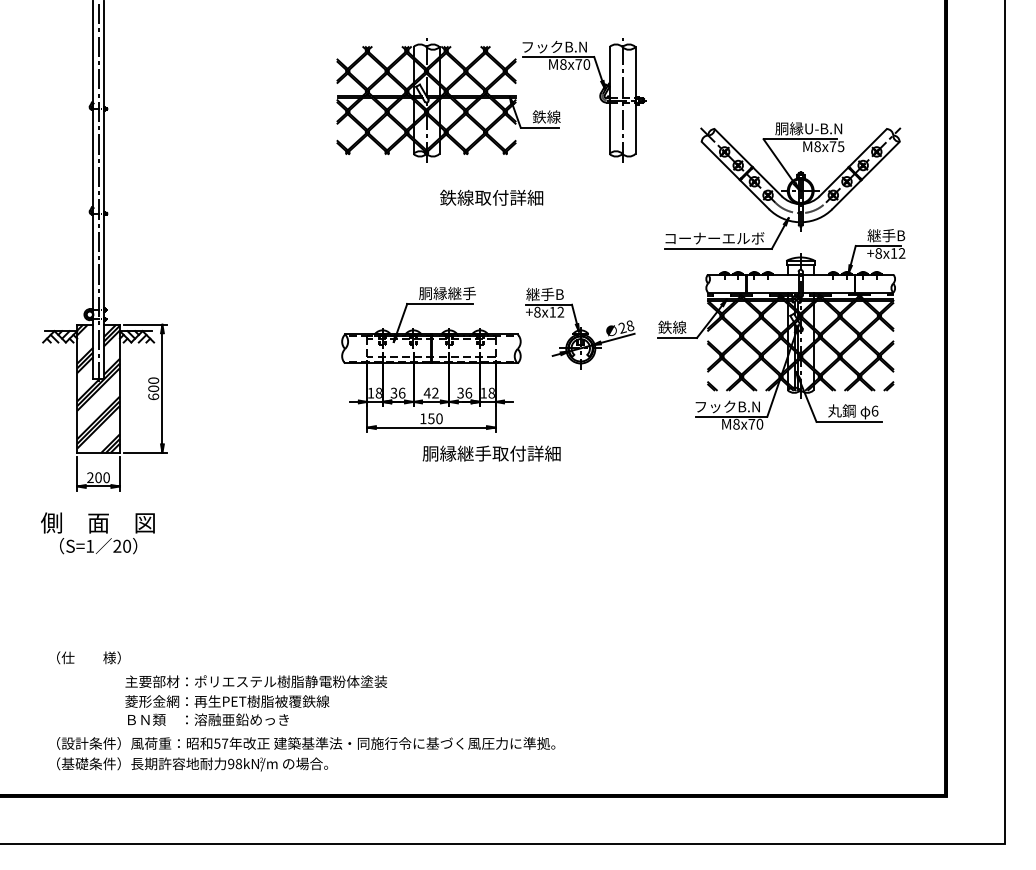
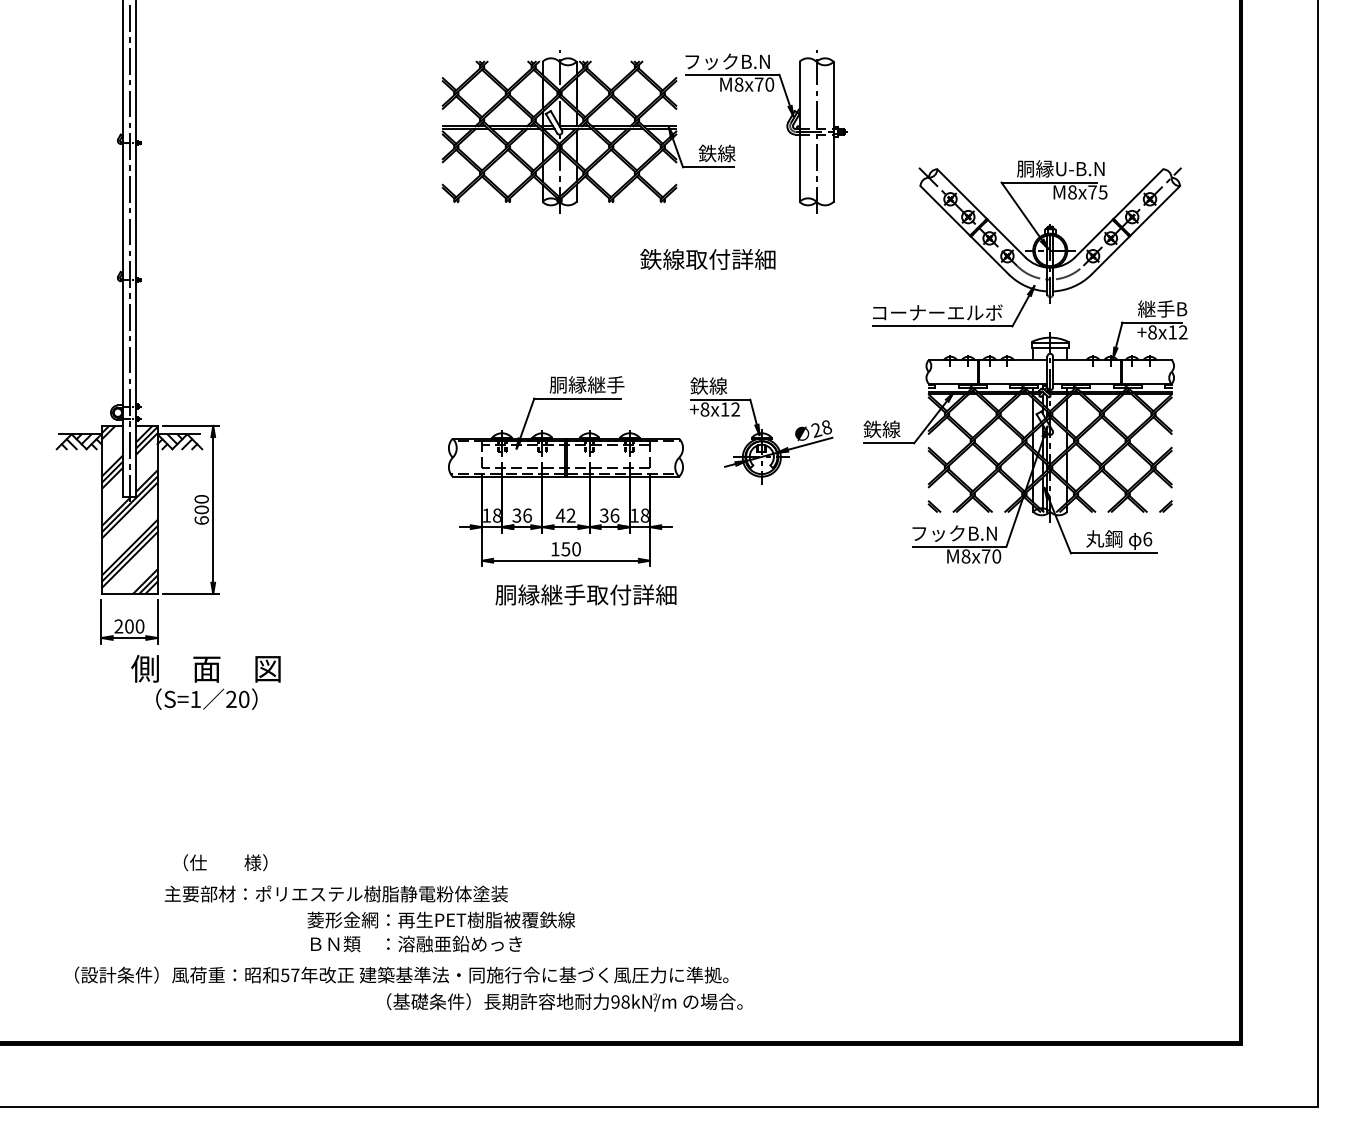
text: (491, 197) -> (707, 259), moved
text: (544, 293) -> (714, 384), 継手B -> 鉄線
text: (491, 453) -> (585, 594), moved
text: (97, 533) -> (205, 682), moved
text: (88, 657) -> (225, 862), moved
text: (227, 710) -> (441, 931), moved
text: (192, 764) -> (564, 1002), moved

